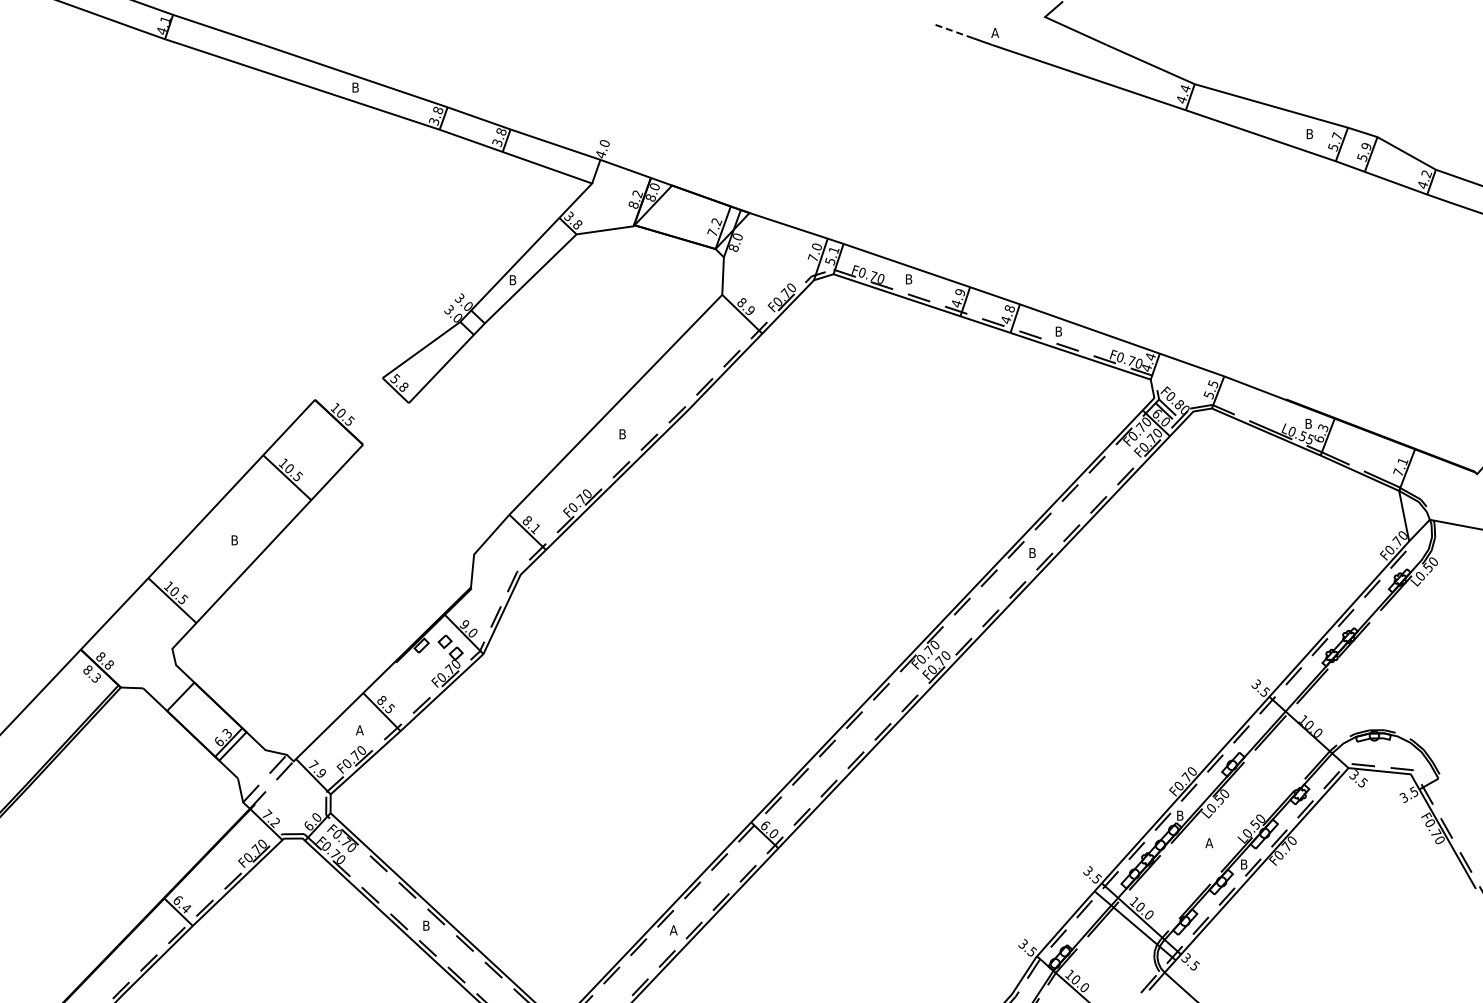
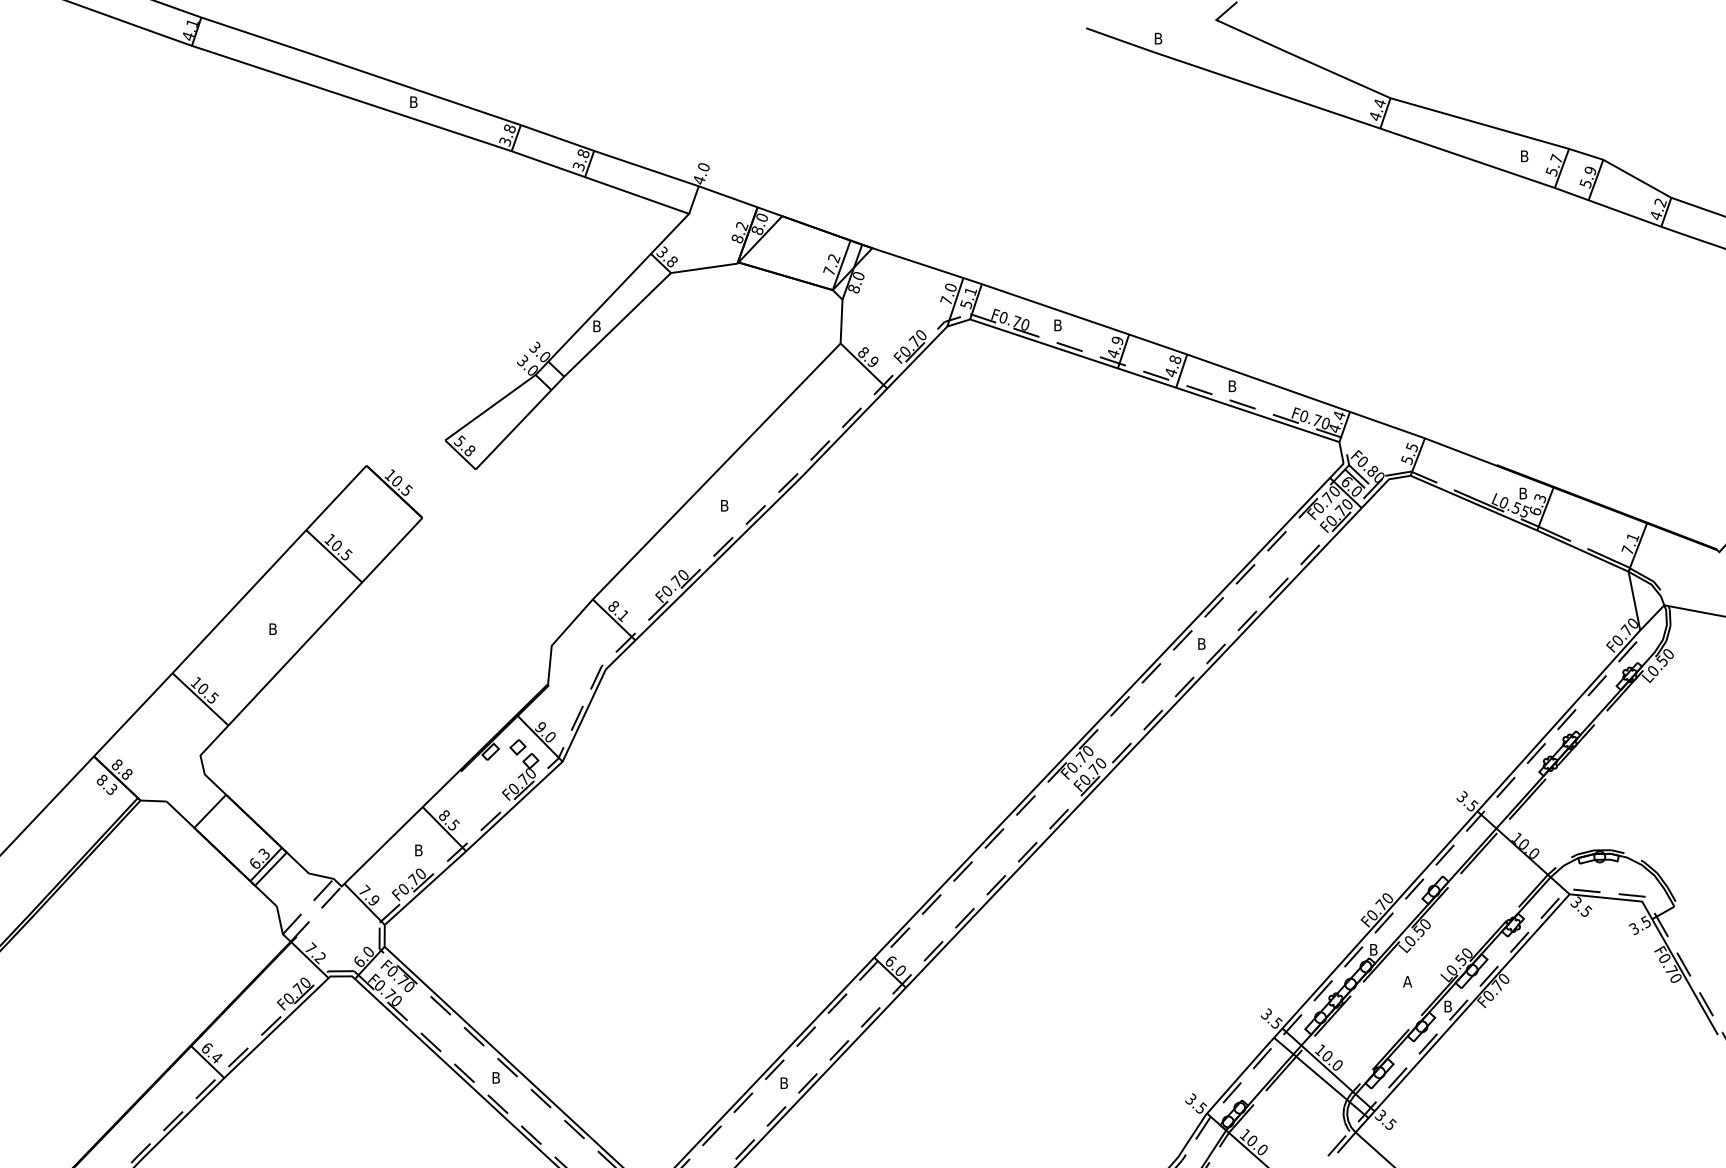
line: (952, 31) -> (1108, 36), dashed -> solid
text: (995, 32) -> (1158, 38), A -> B
text: (359, 730) -> (418, 850), A -> B
text: (673, 930) -> (783, 1083), A -> B

